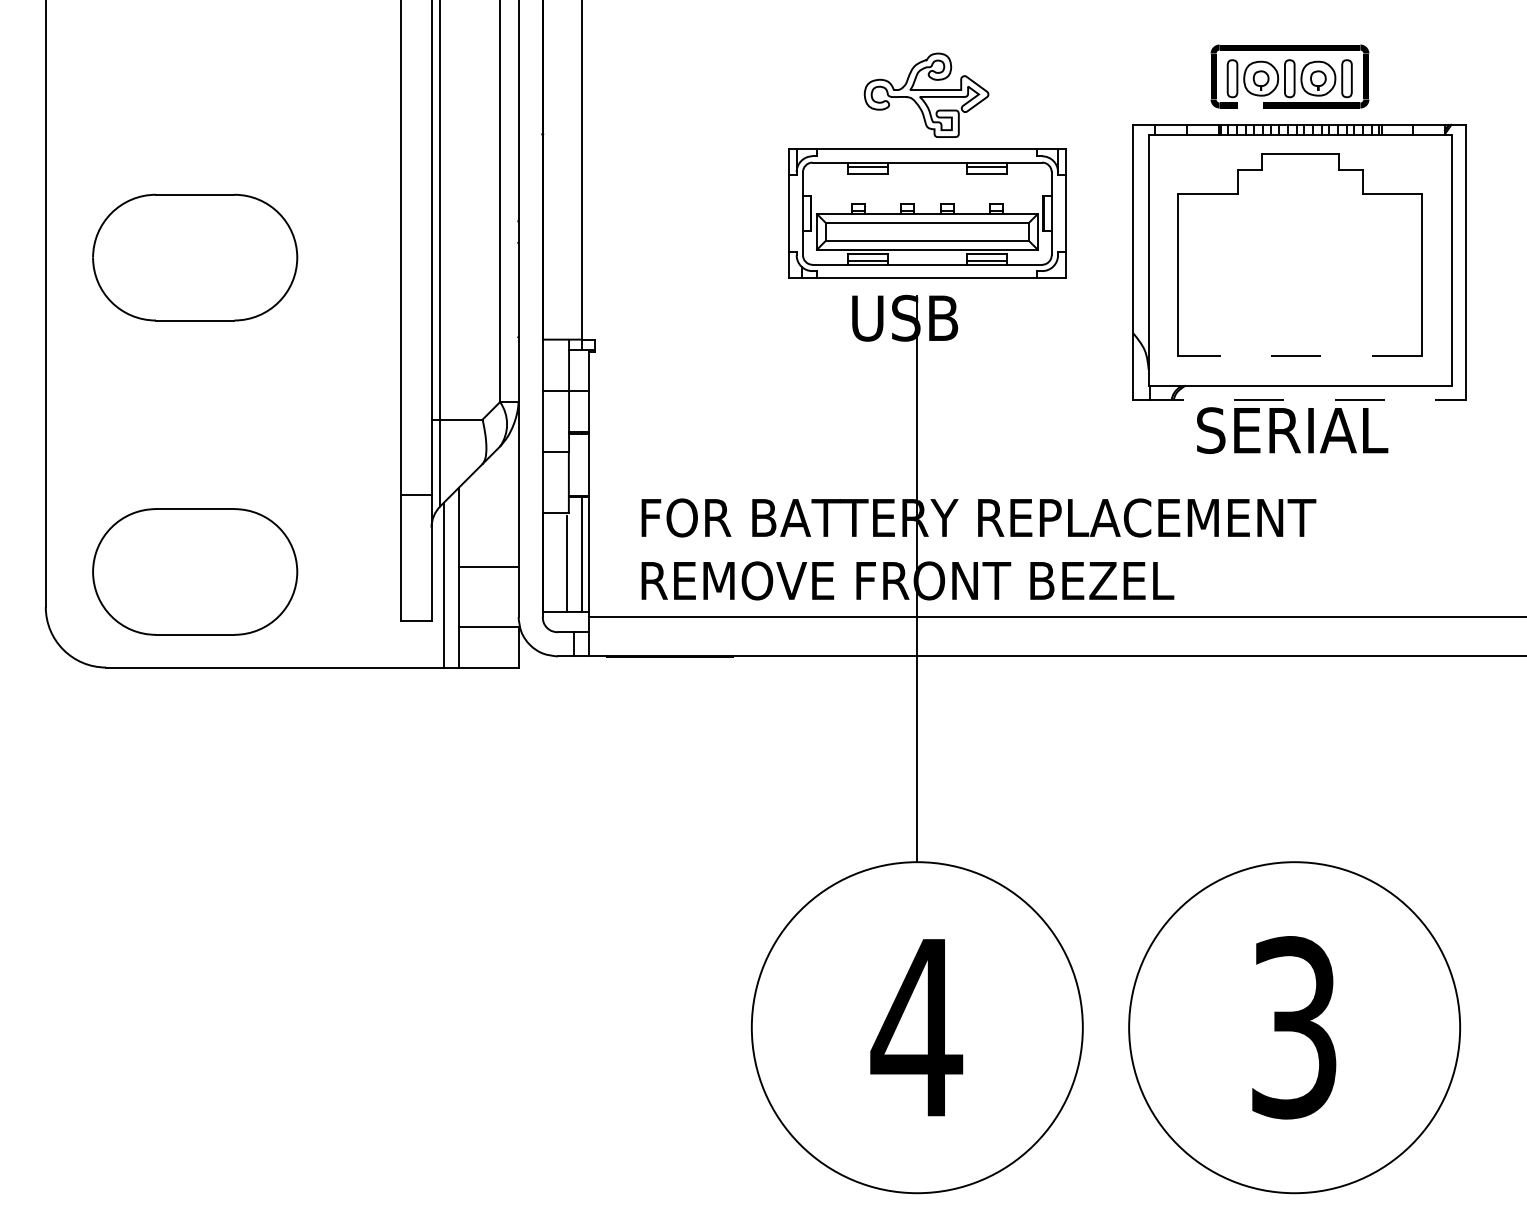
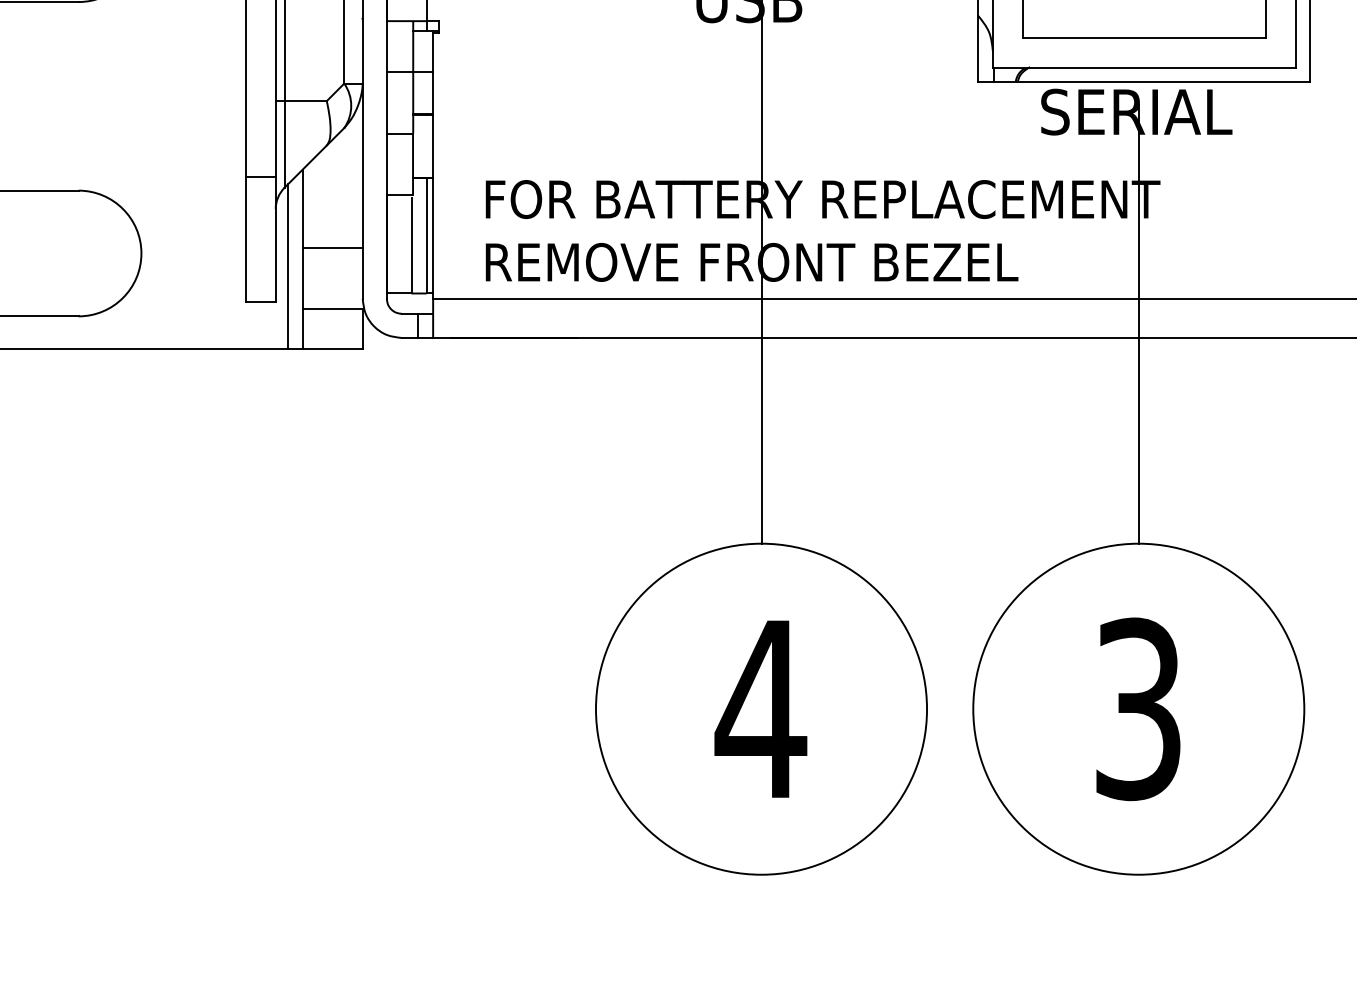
line: (1300, 356) -> (1144, 38), dashed -> solid
line: (1300, 399) -> (1144, 81), dashed -> solid
line: (1294, 642) -> (1138, 324), added

